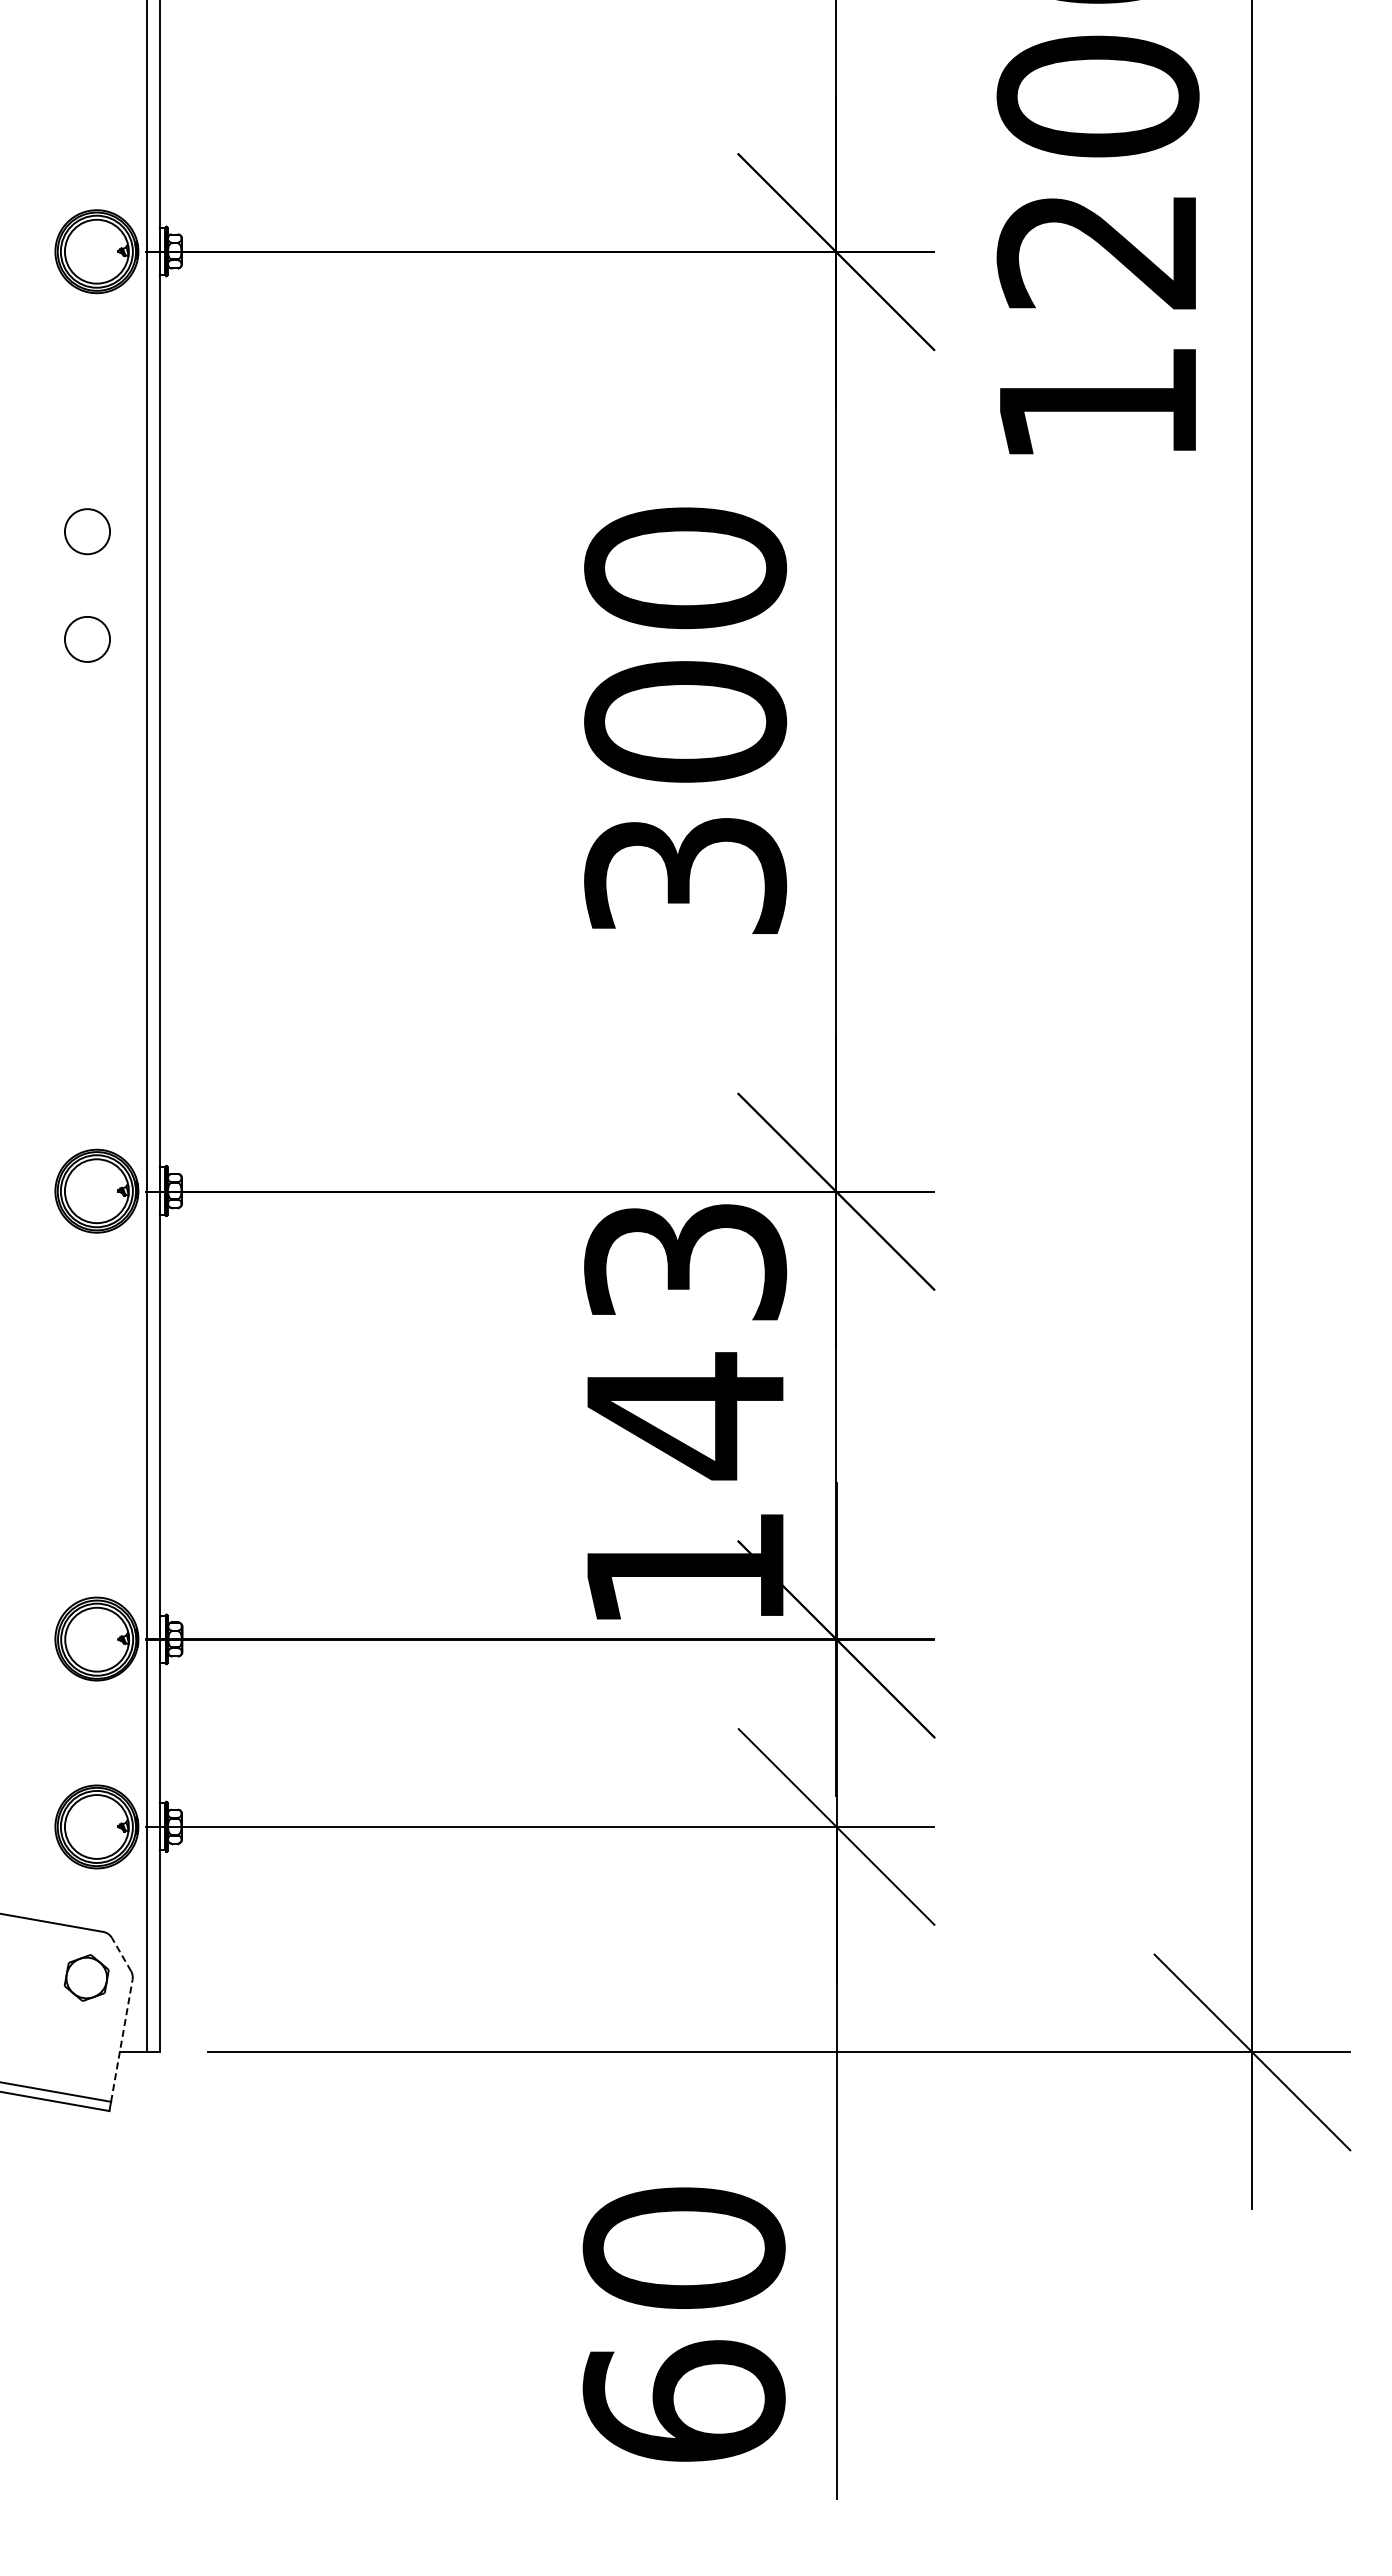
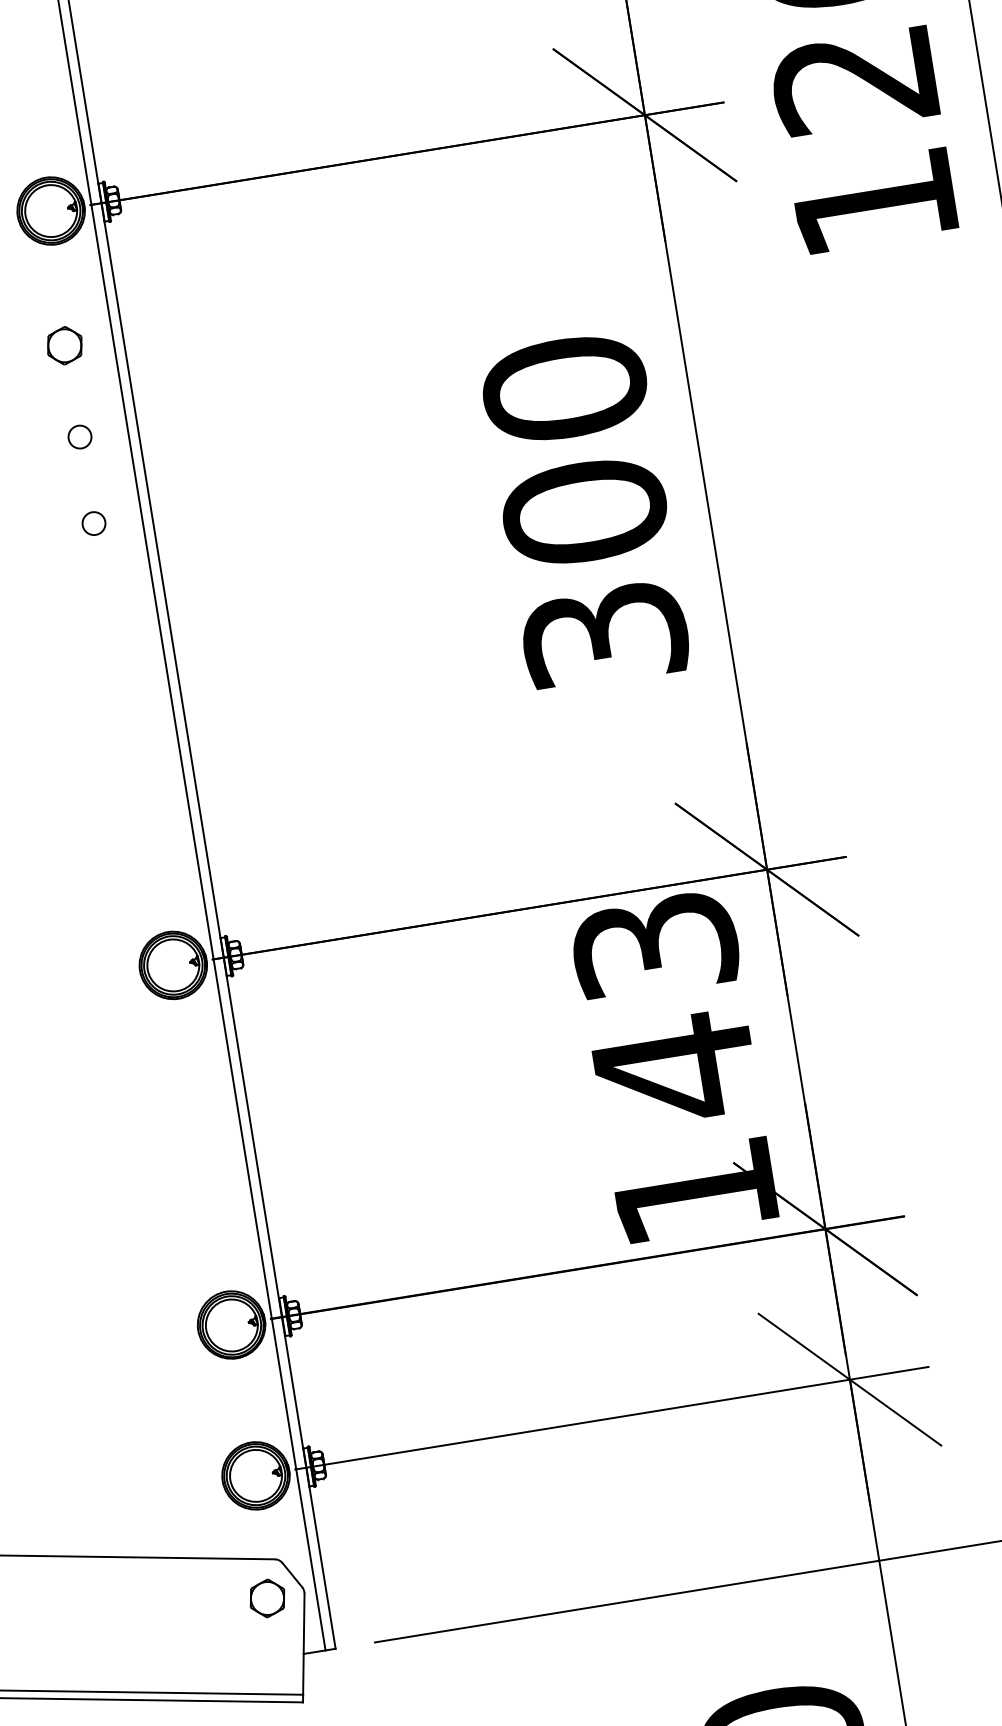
part: (86, 417) -> (64, 345), added
circle: (87, 531) -> (79, 436), size x0.62
circle: (87, 639) -> (94, 523), size x0.62
line: (121, 1954) -> (292, 1575), dashed -> solid
line: (121, 2040) -> (303, 1644), dashed -> solid

